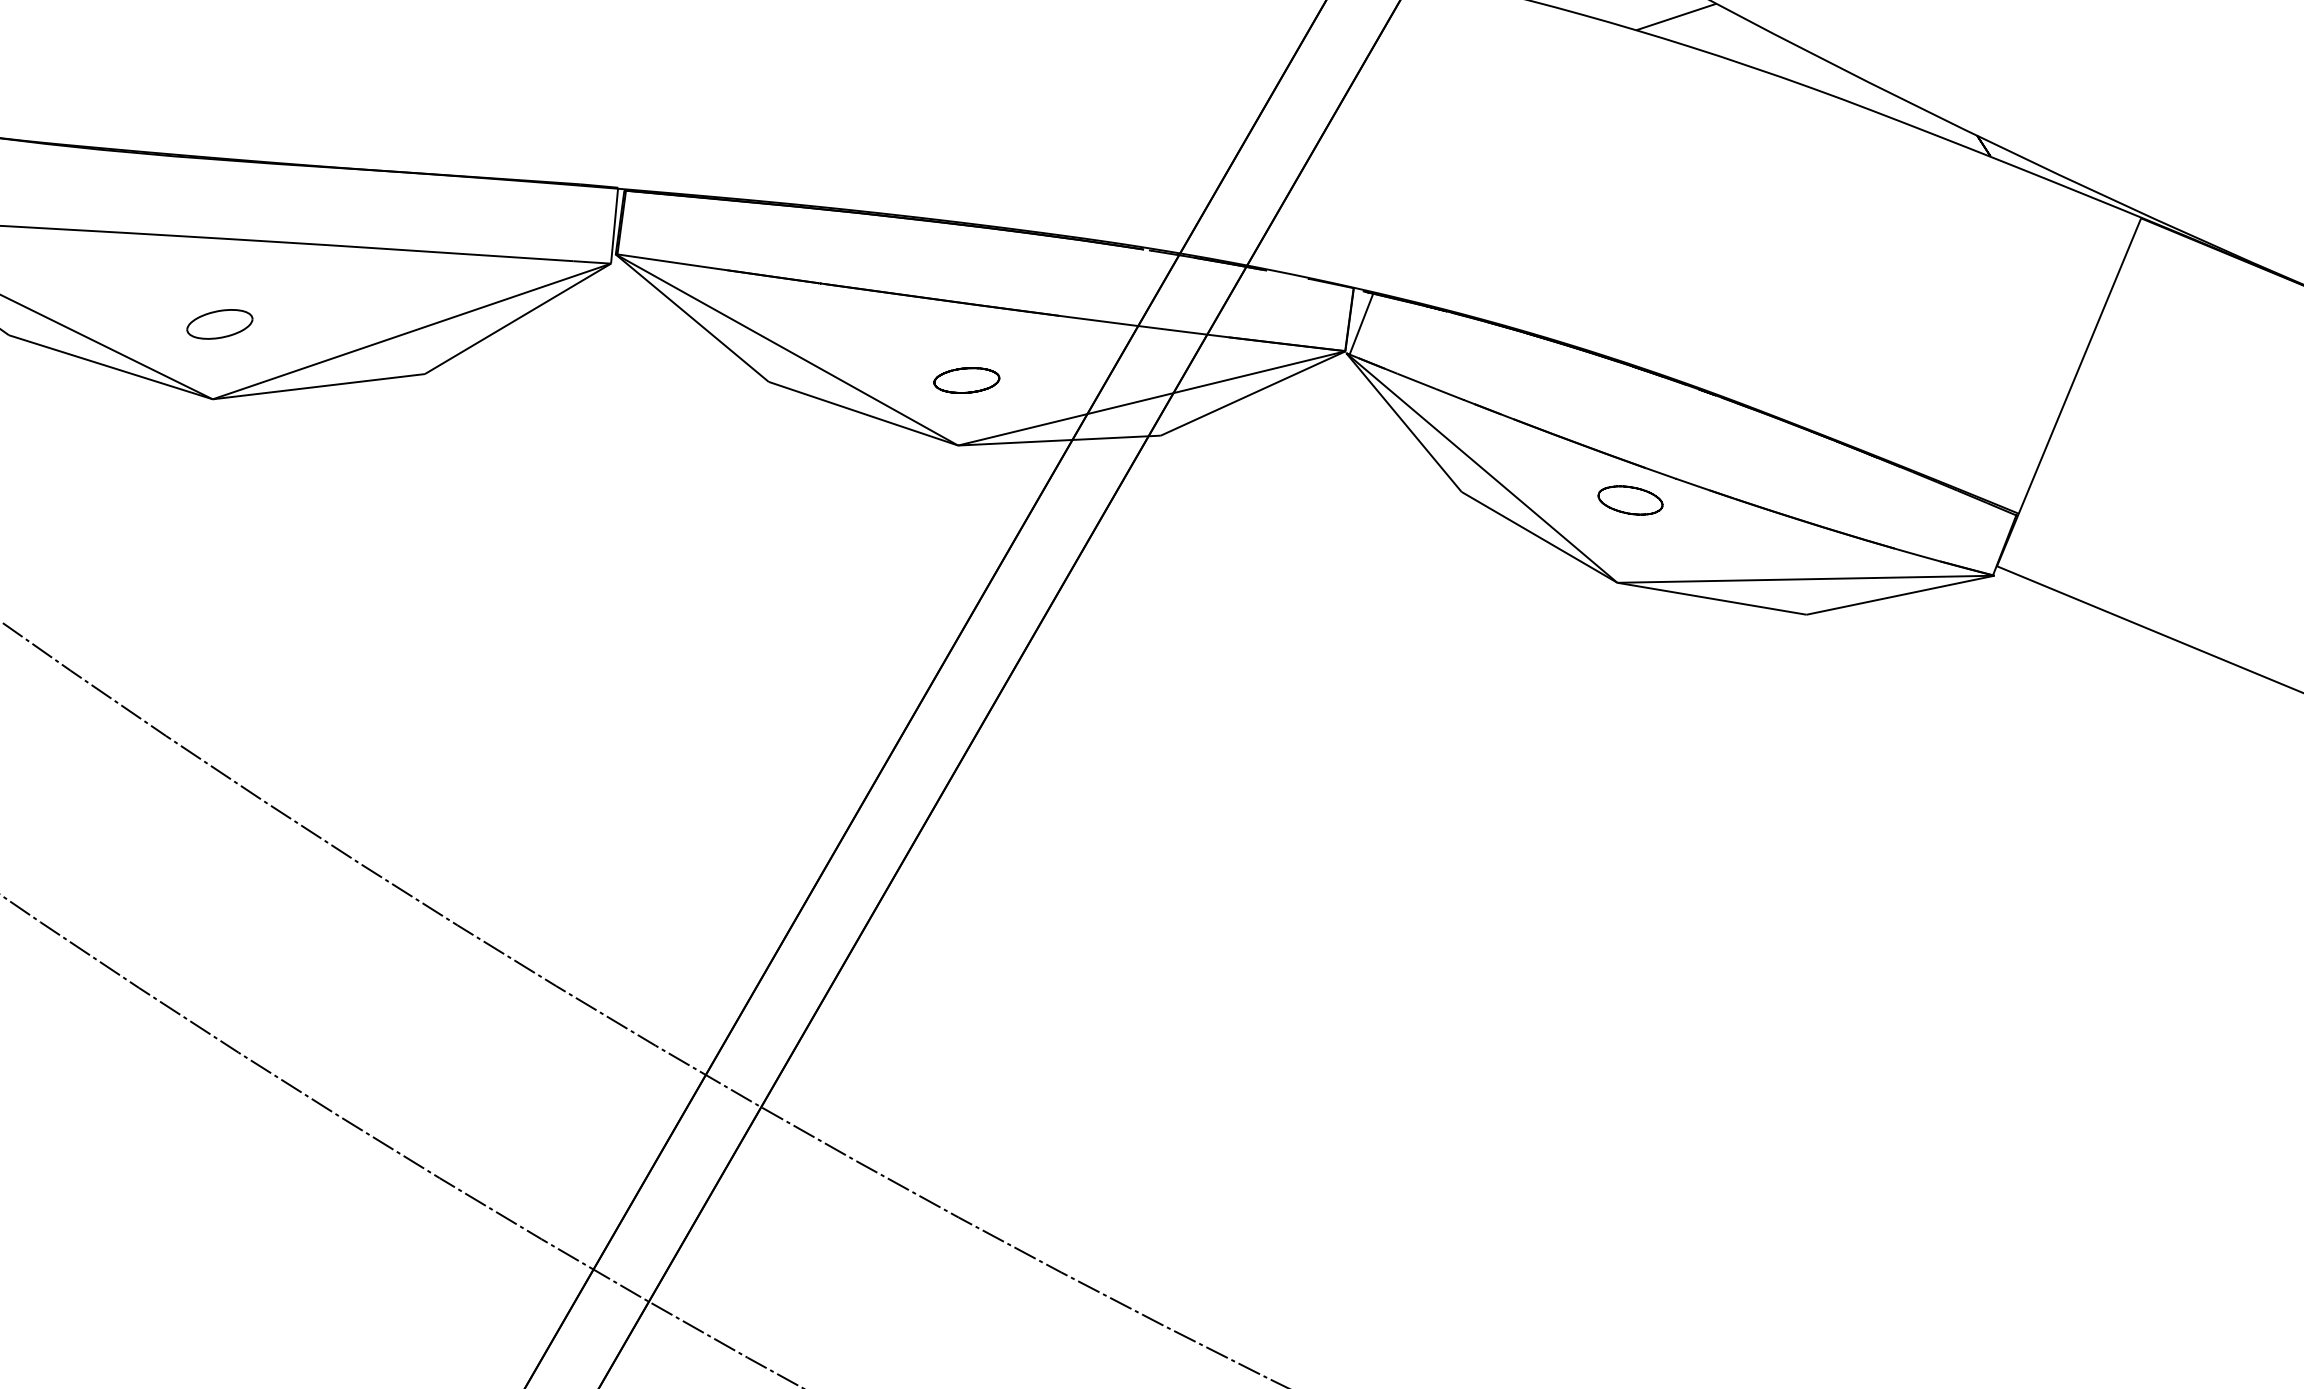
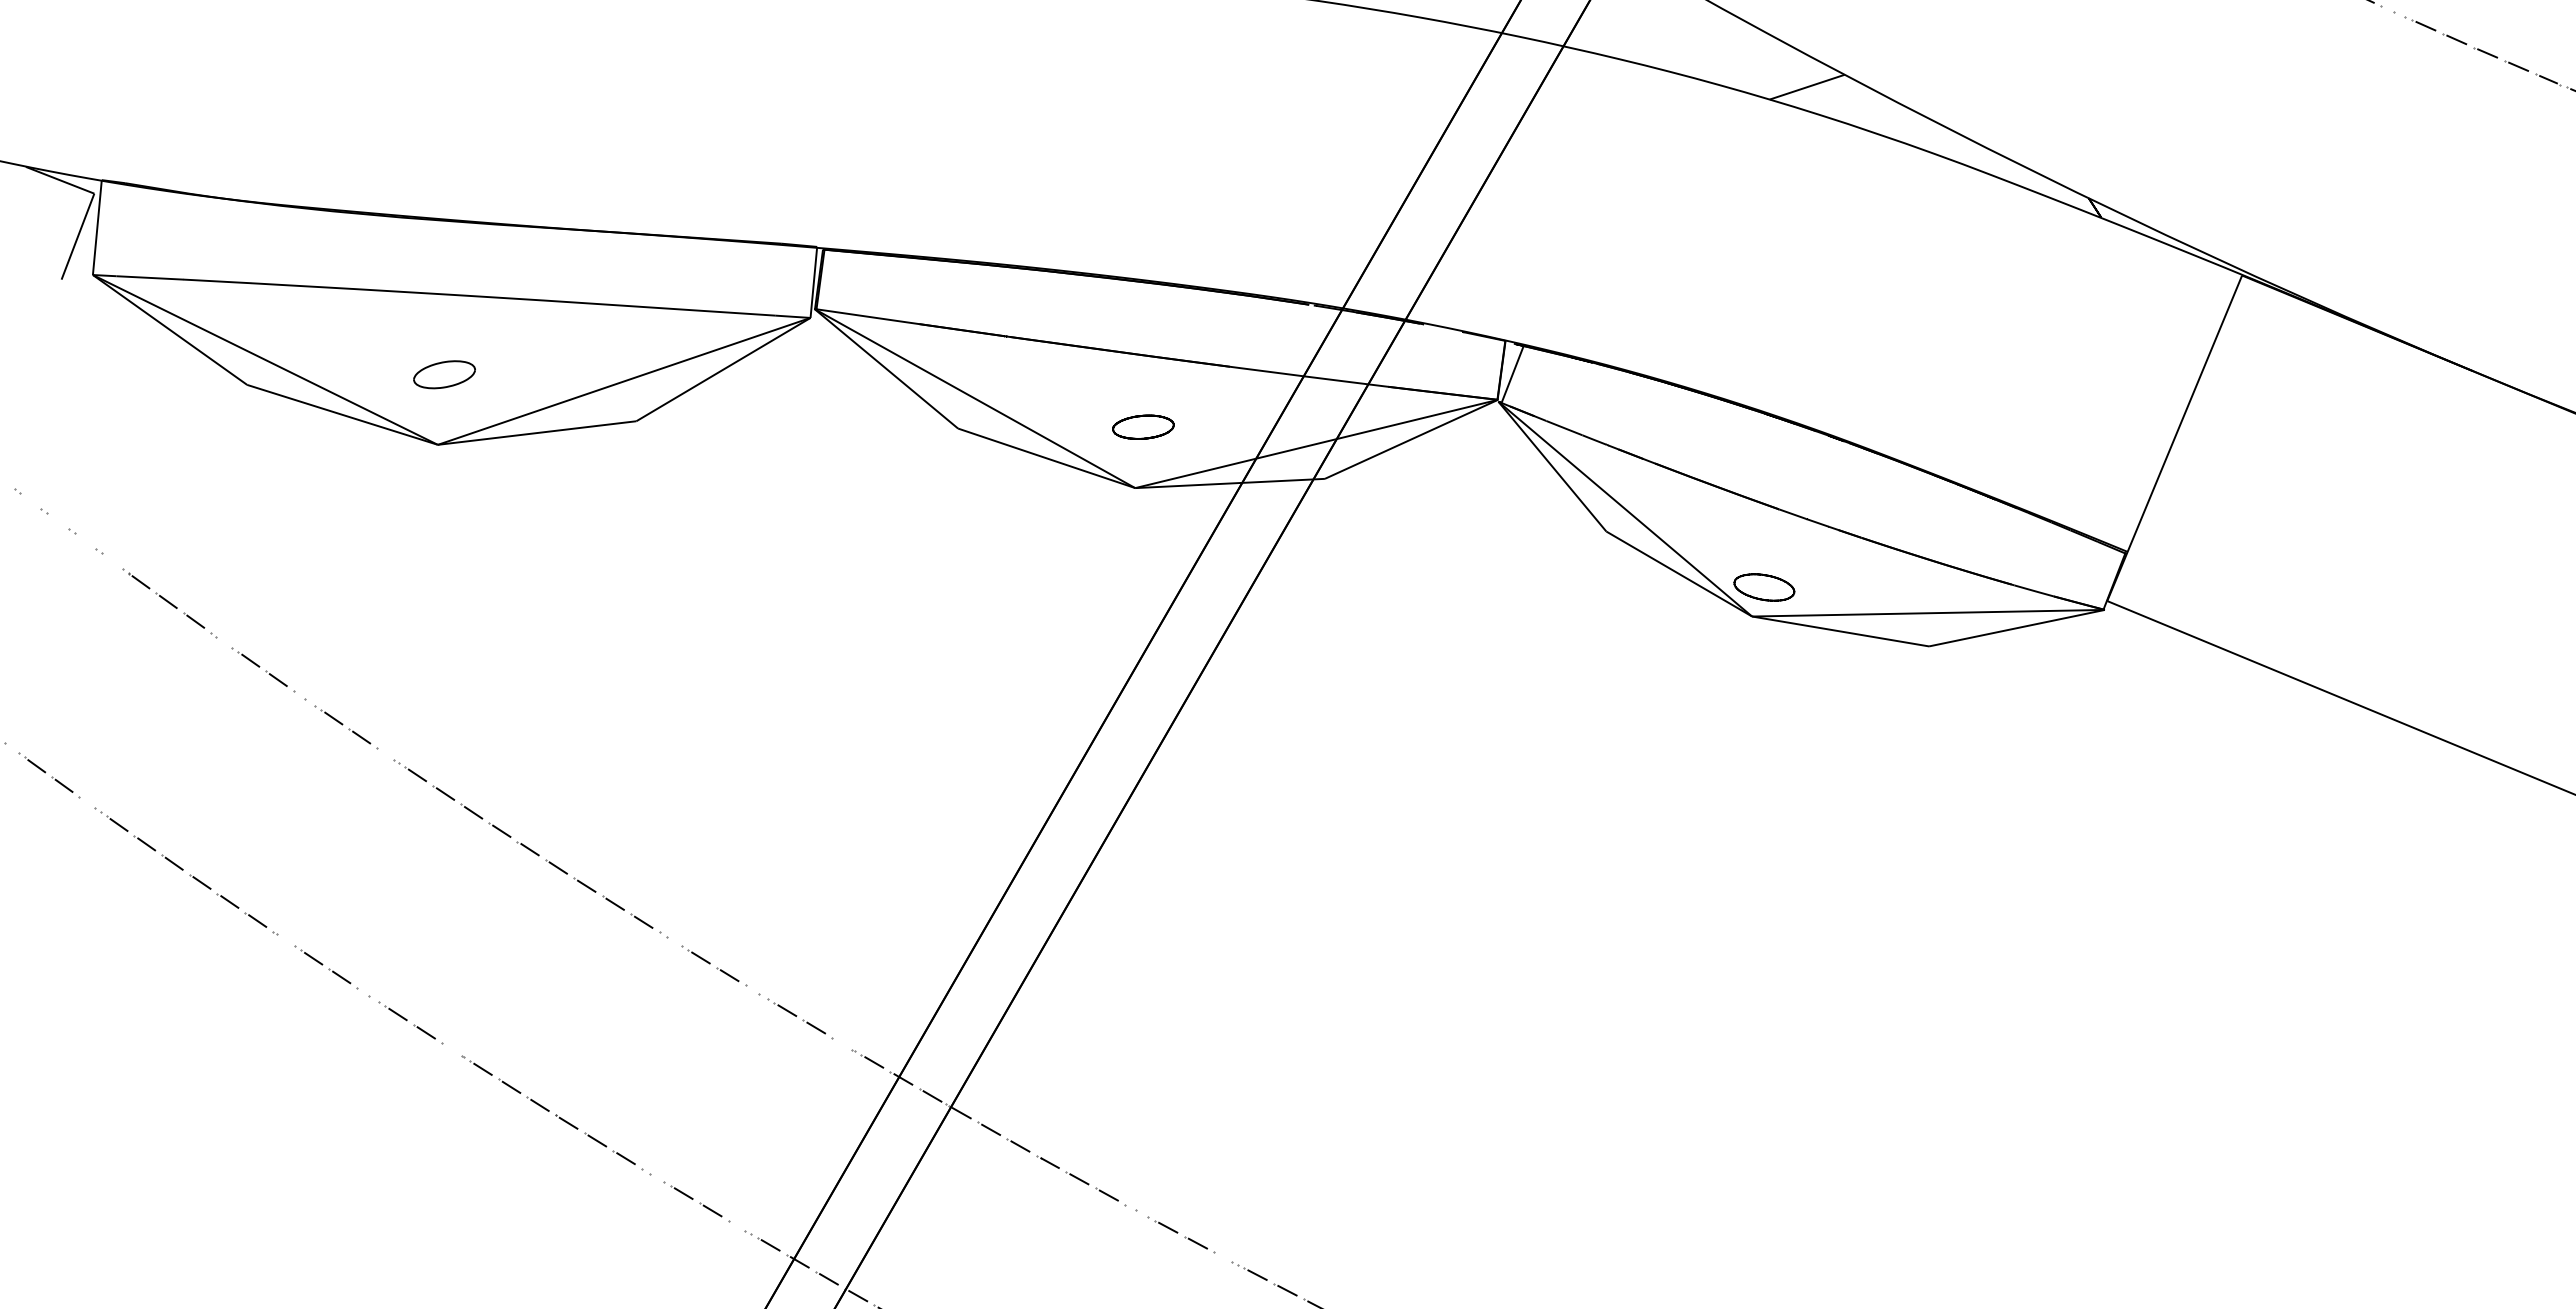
part: (1630, 500) -> (1764, 587), moved

